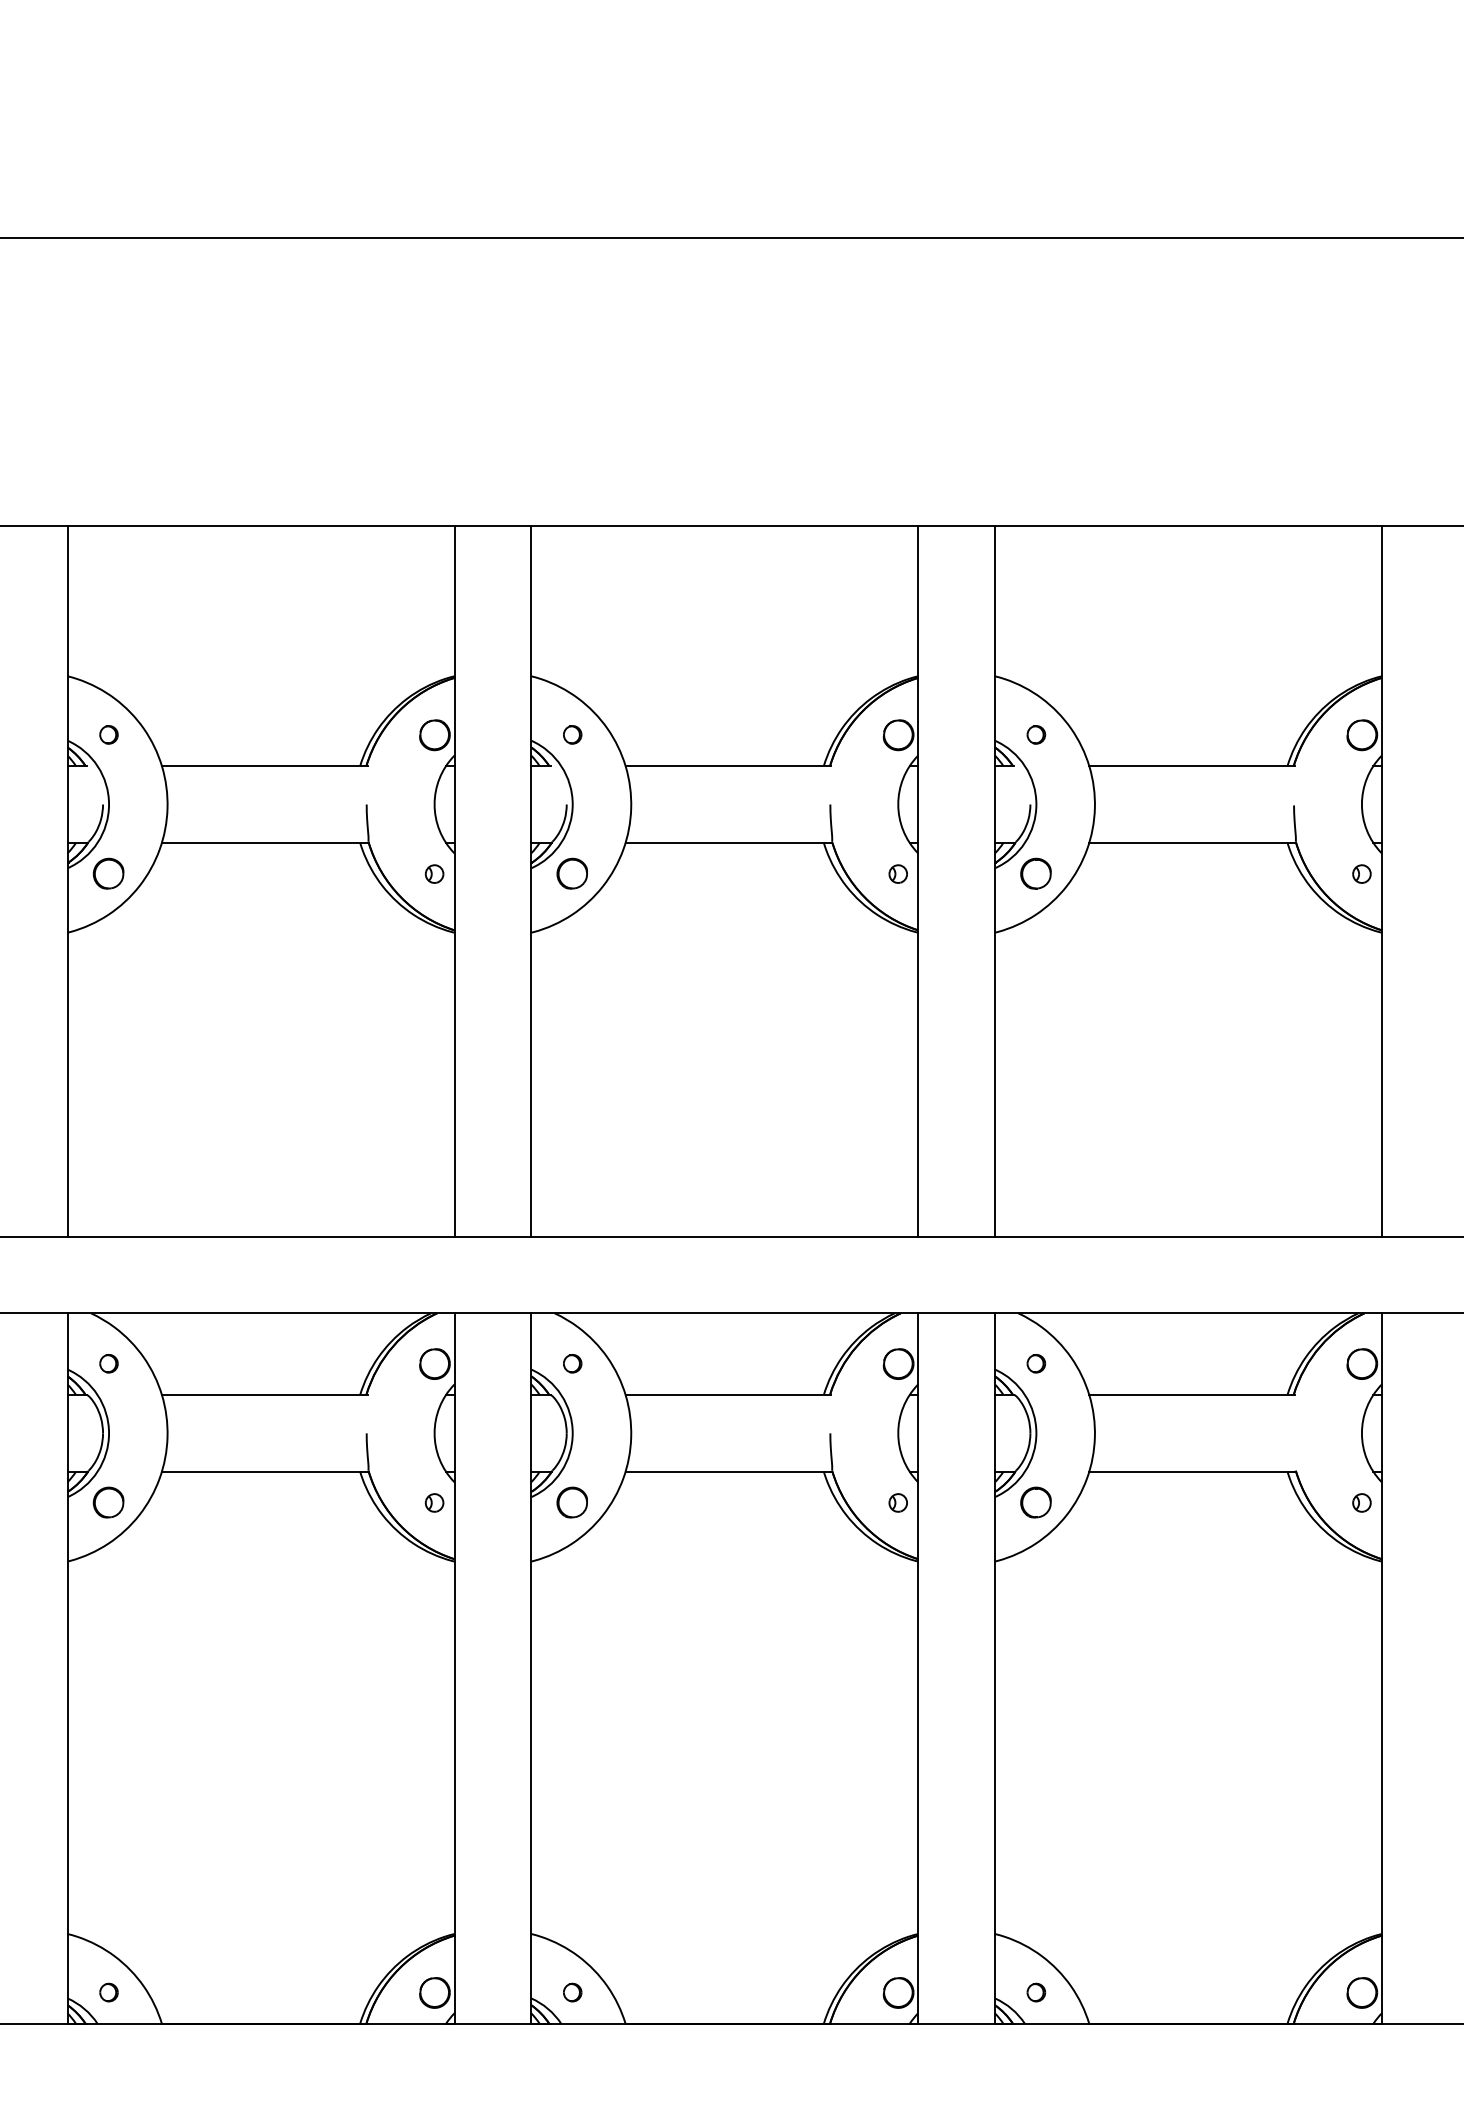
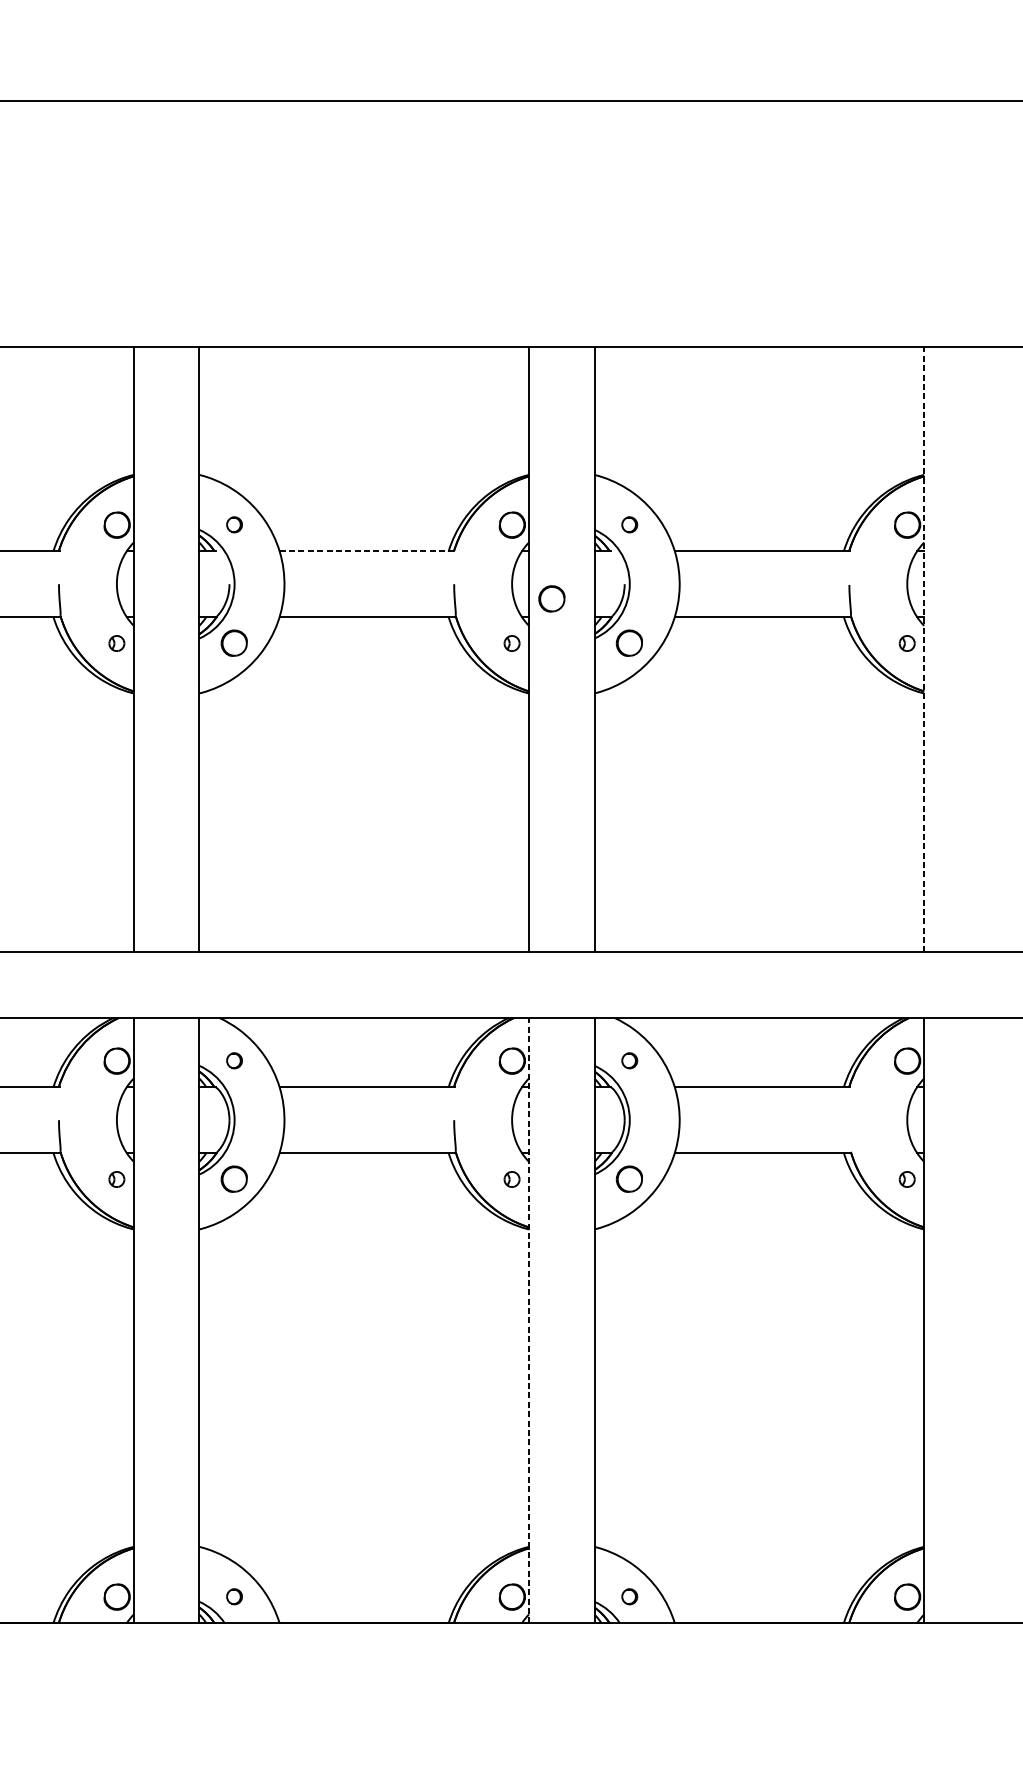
line: (728, 766) -> (367, 551), solid -> dashed
part: (944, 821) -> (551, 598), added
line: (1381, 880) -> (923, 648), solid -> dashed
line: (918, 1668) -> (529, 1320), solid -> dashed

